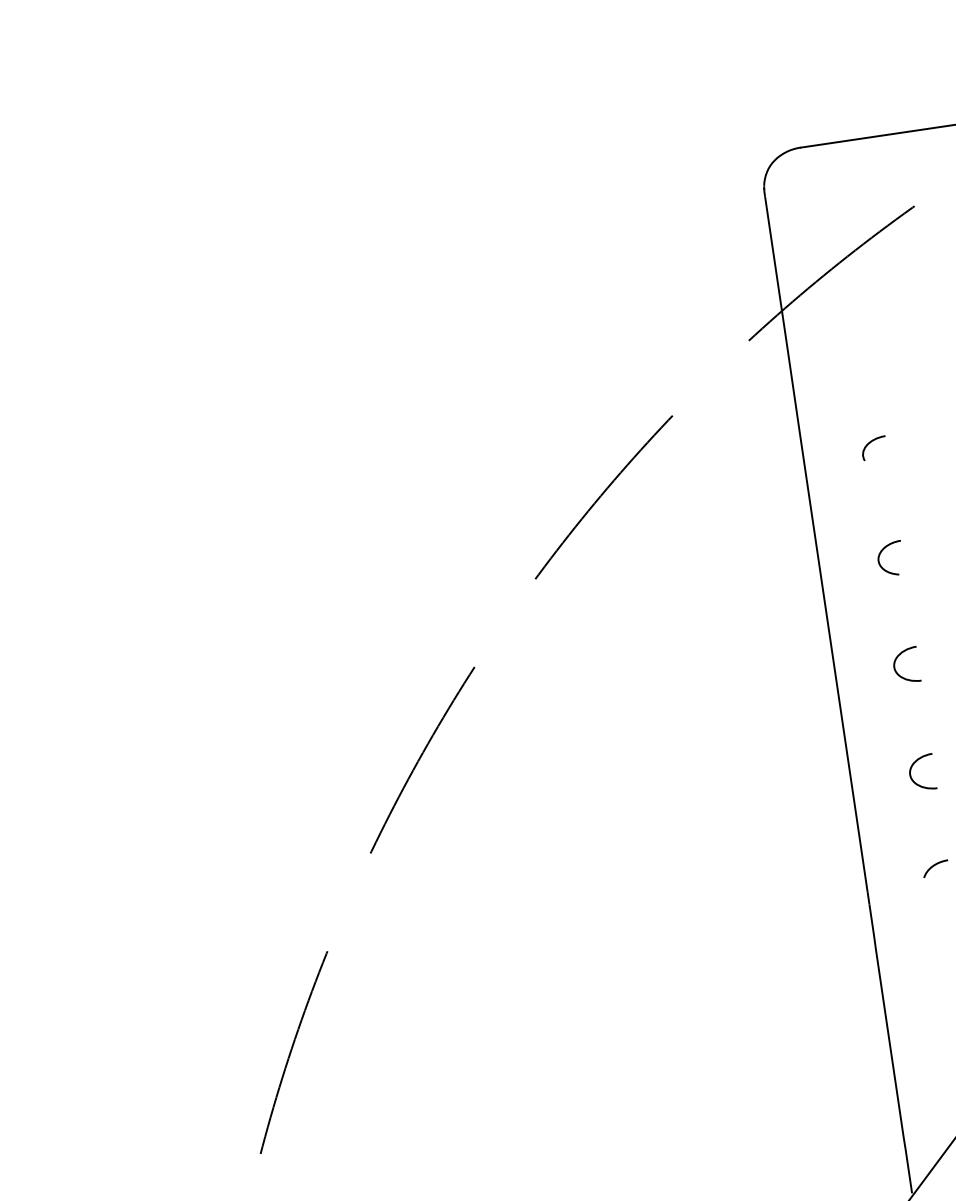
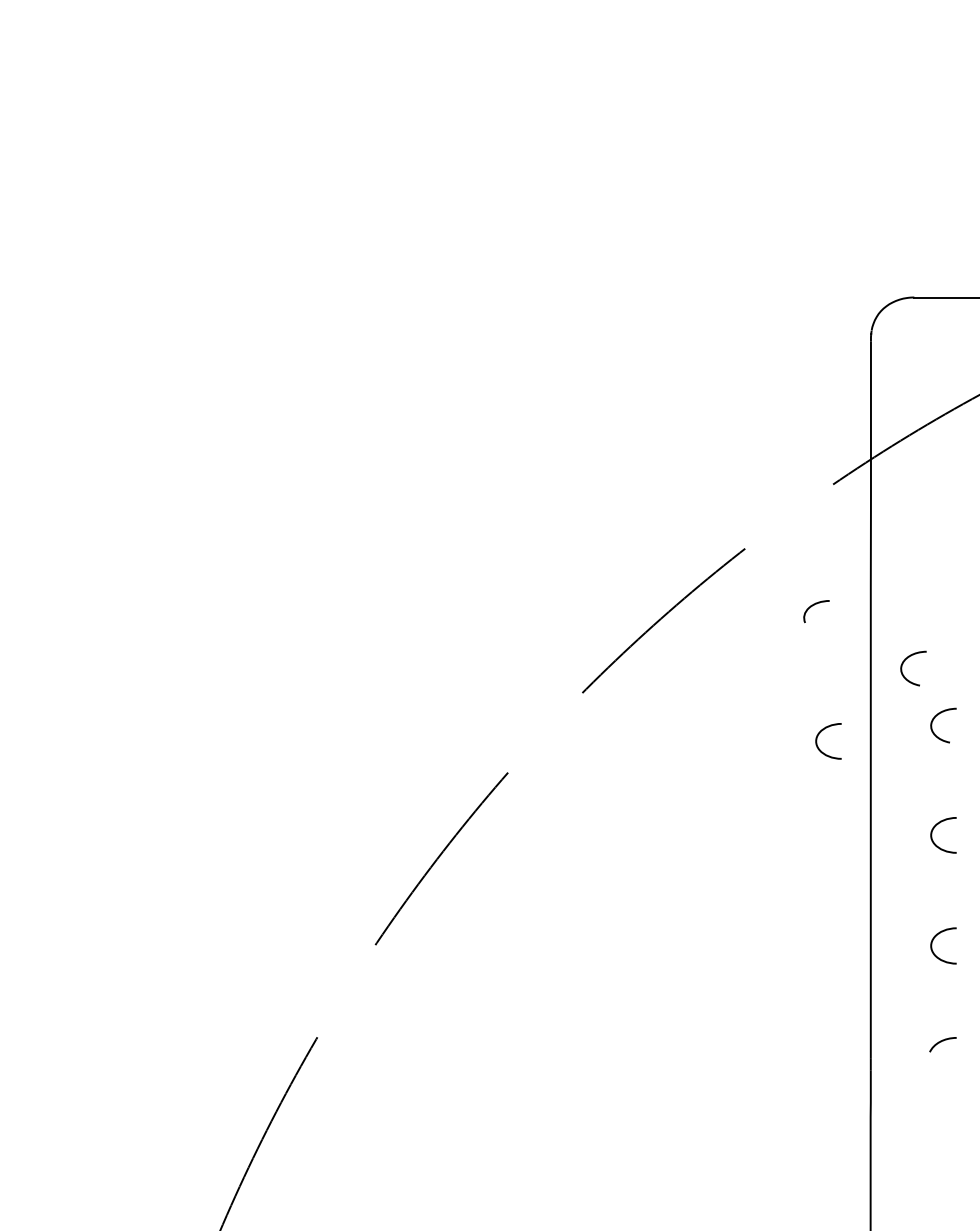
curve: (871, 442) -> (814, 605), moved
curve: (842, 505) -> (903, 664), added
curve: (770, 592) -> (817, 741), added

